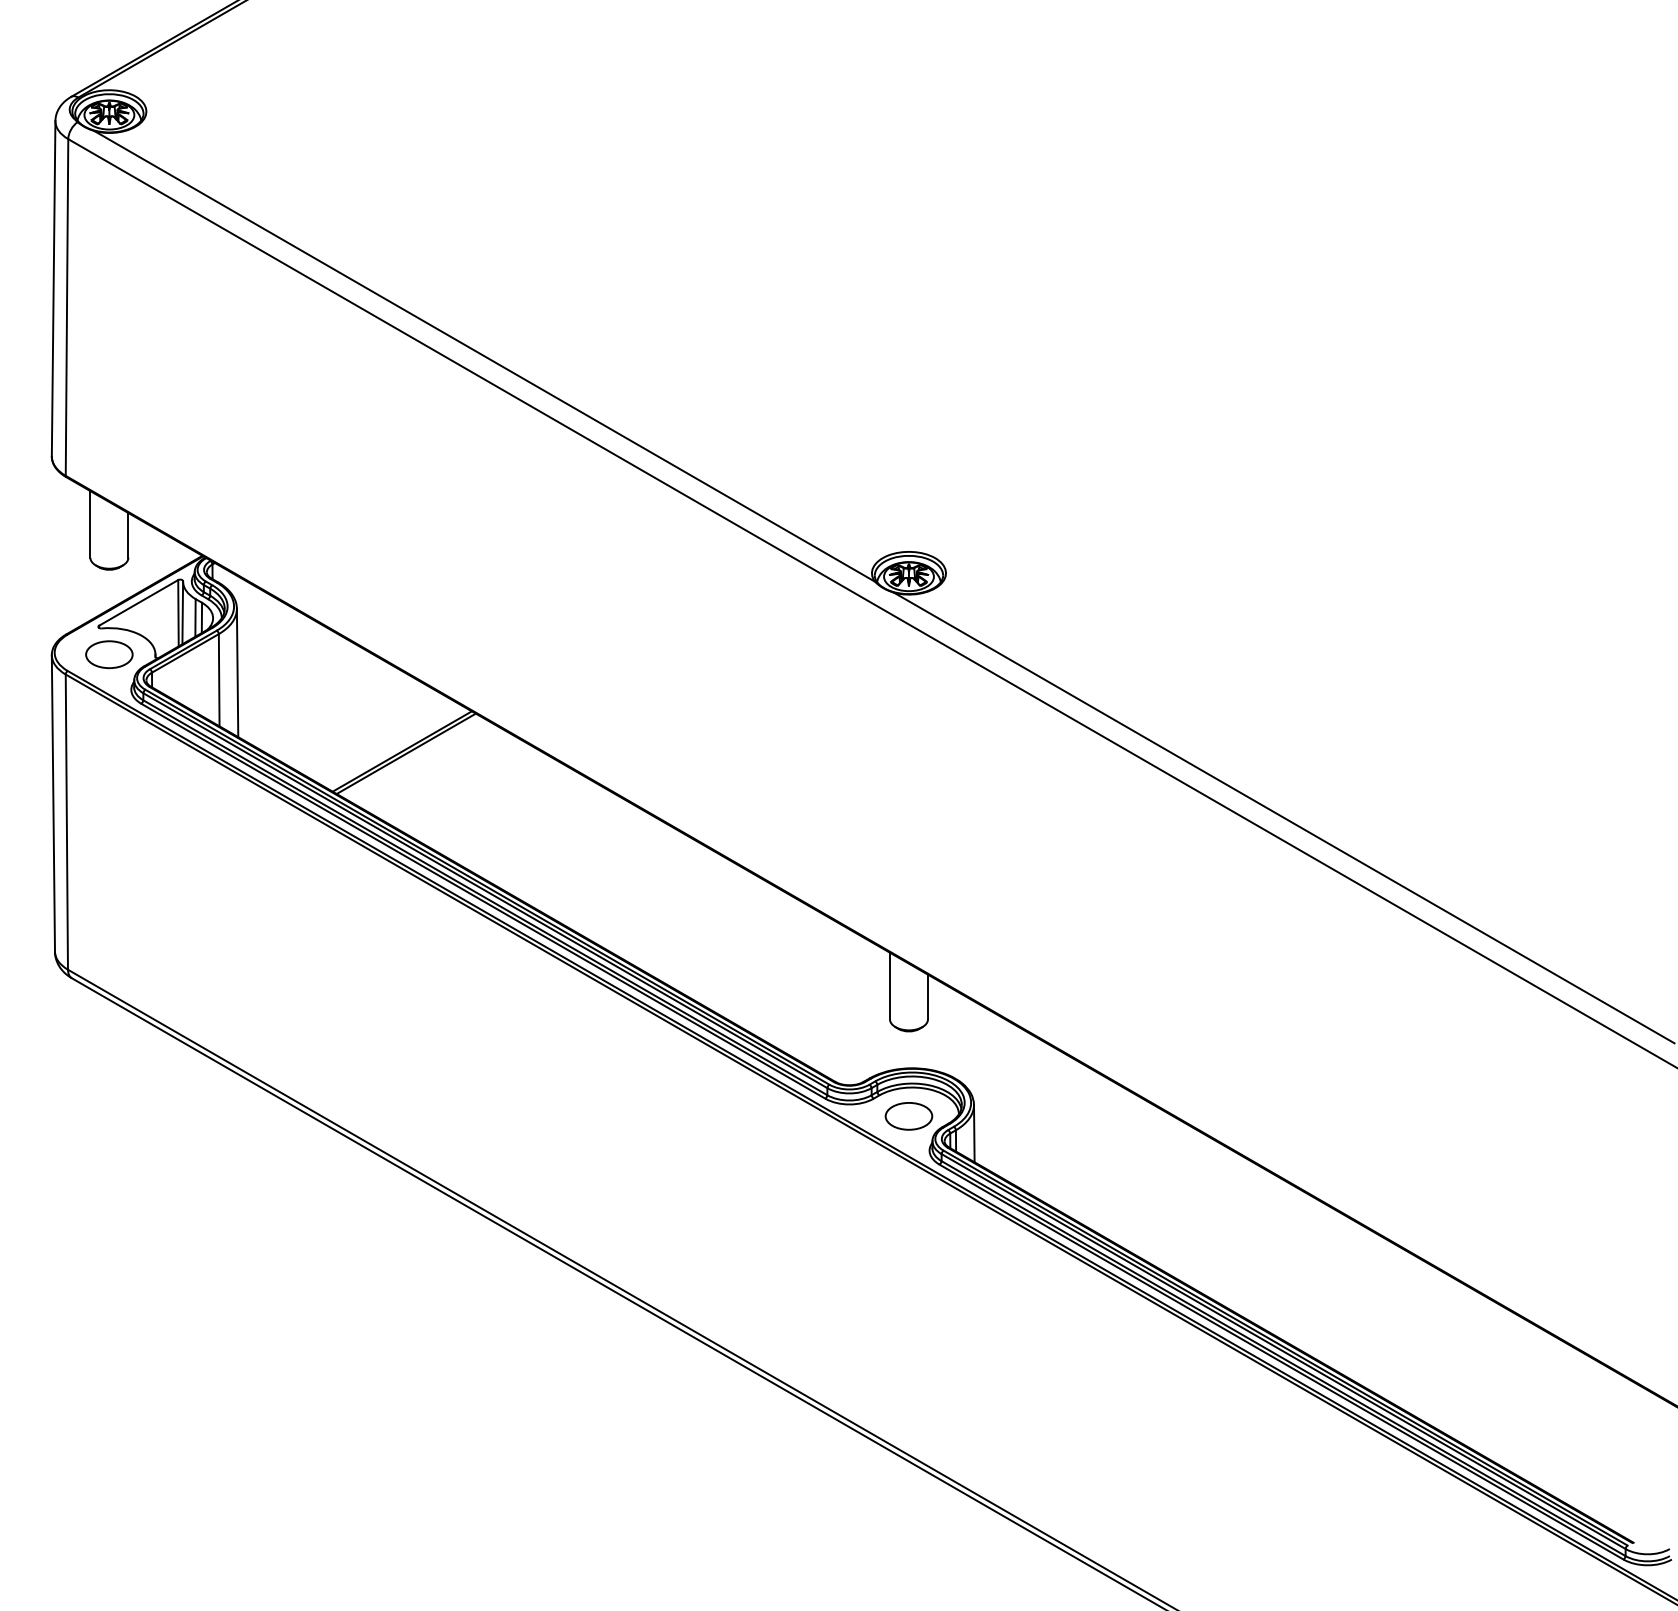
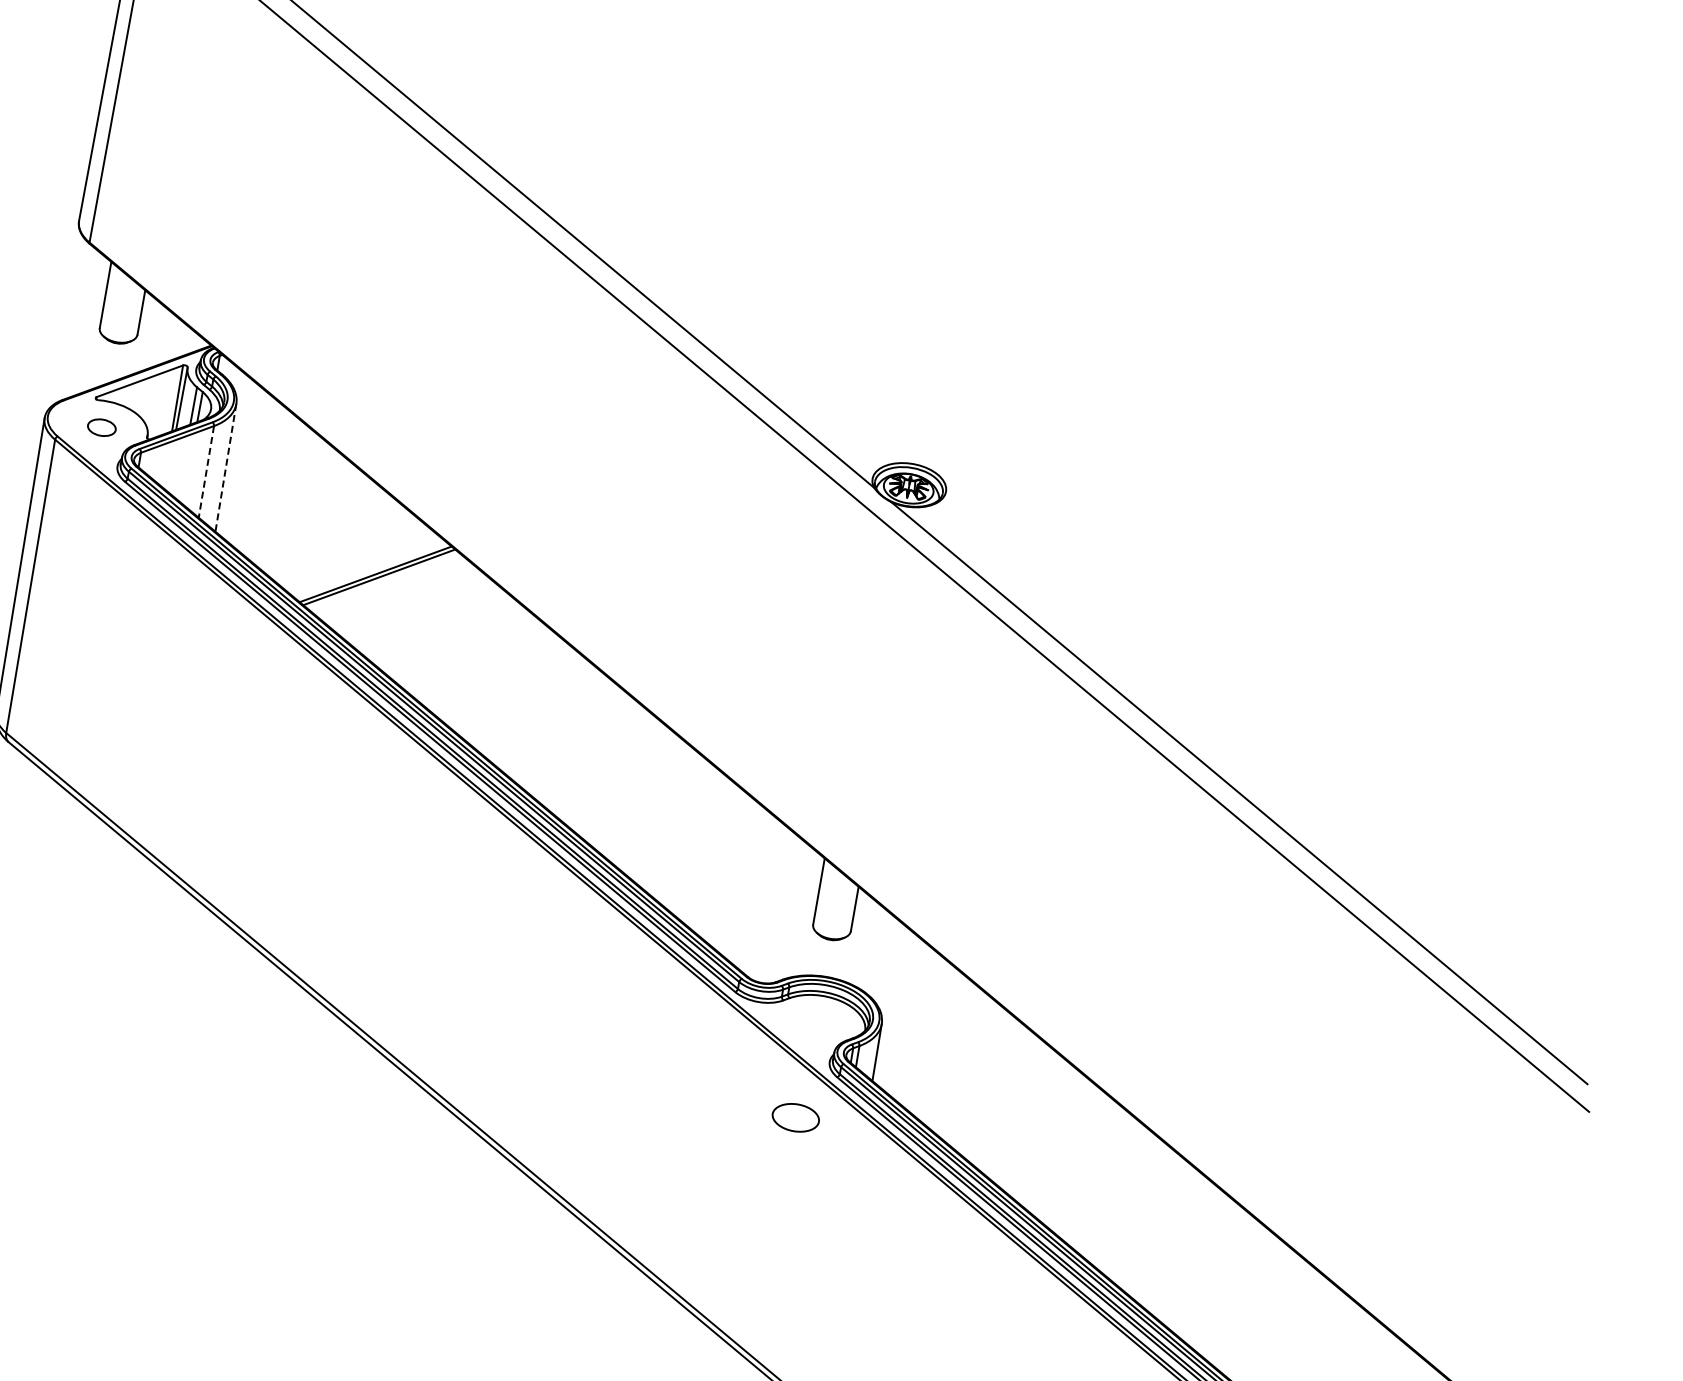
part: (109, 654) -> (102, 427), size x0.6
line: (237, 673) -> (225, 468), solid -> dashed
line: (219, 680) -> (206, 472), solid -> dashed
part: (908, 1116) -> (795, 1117), moved

